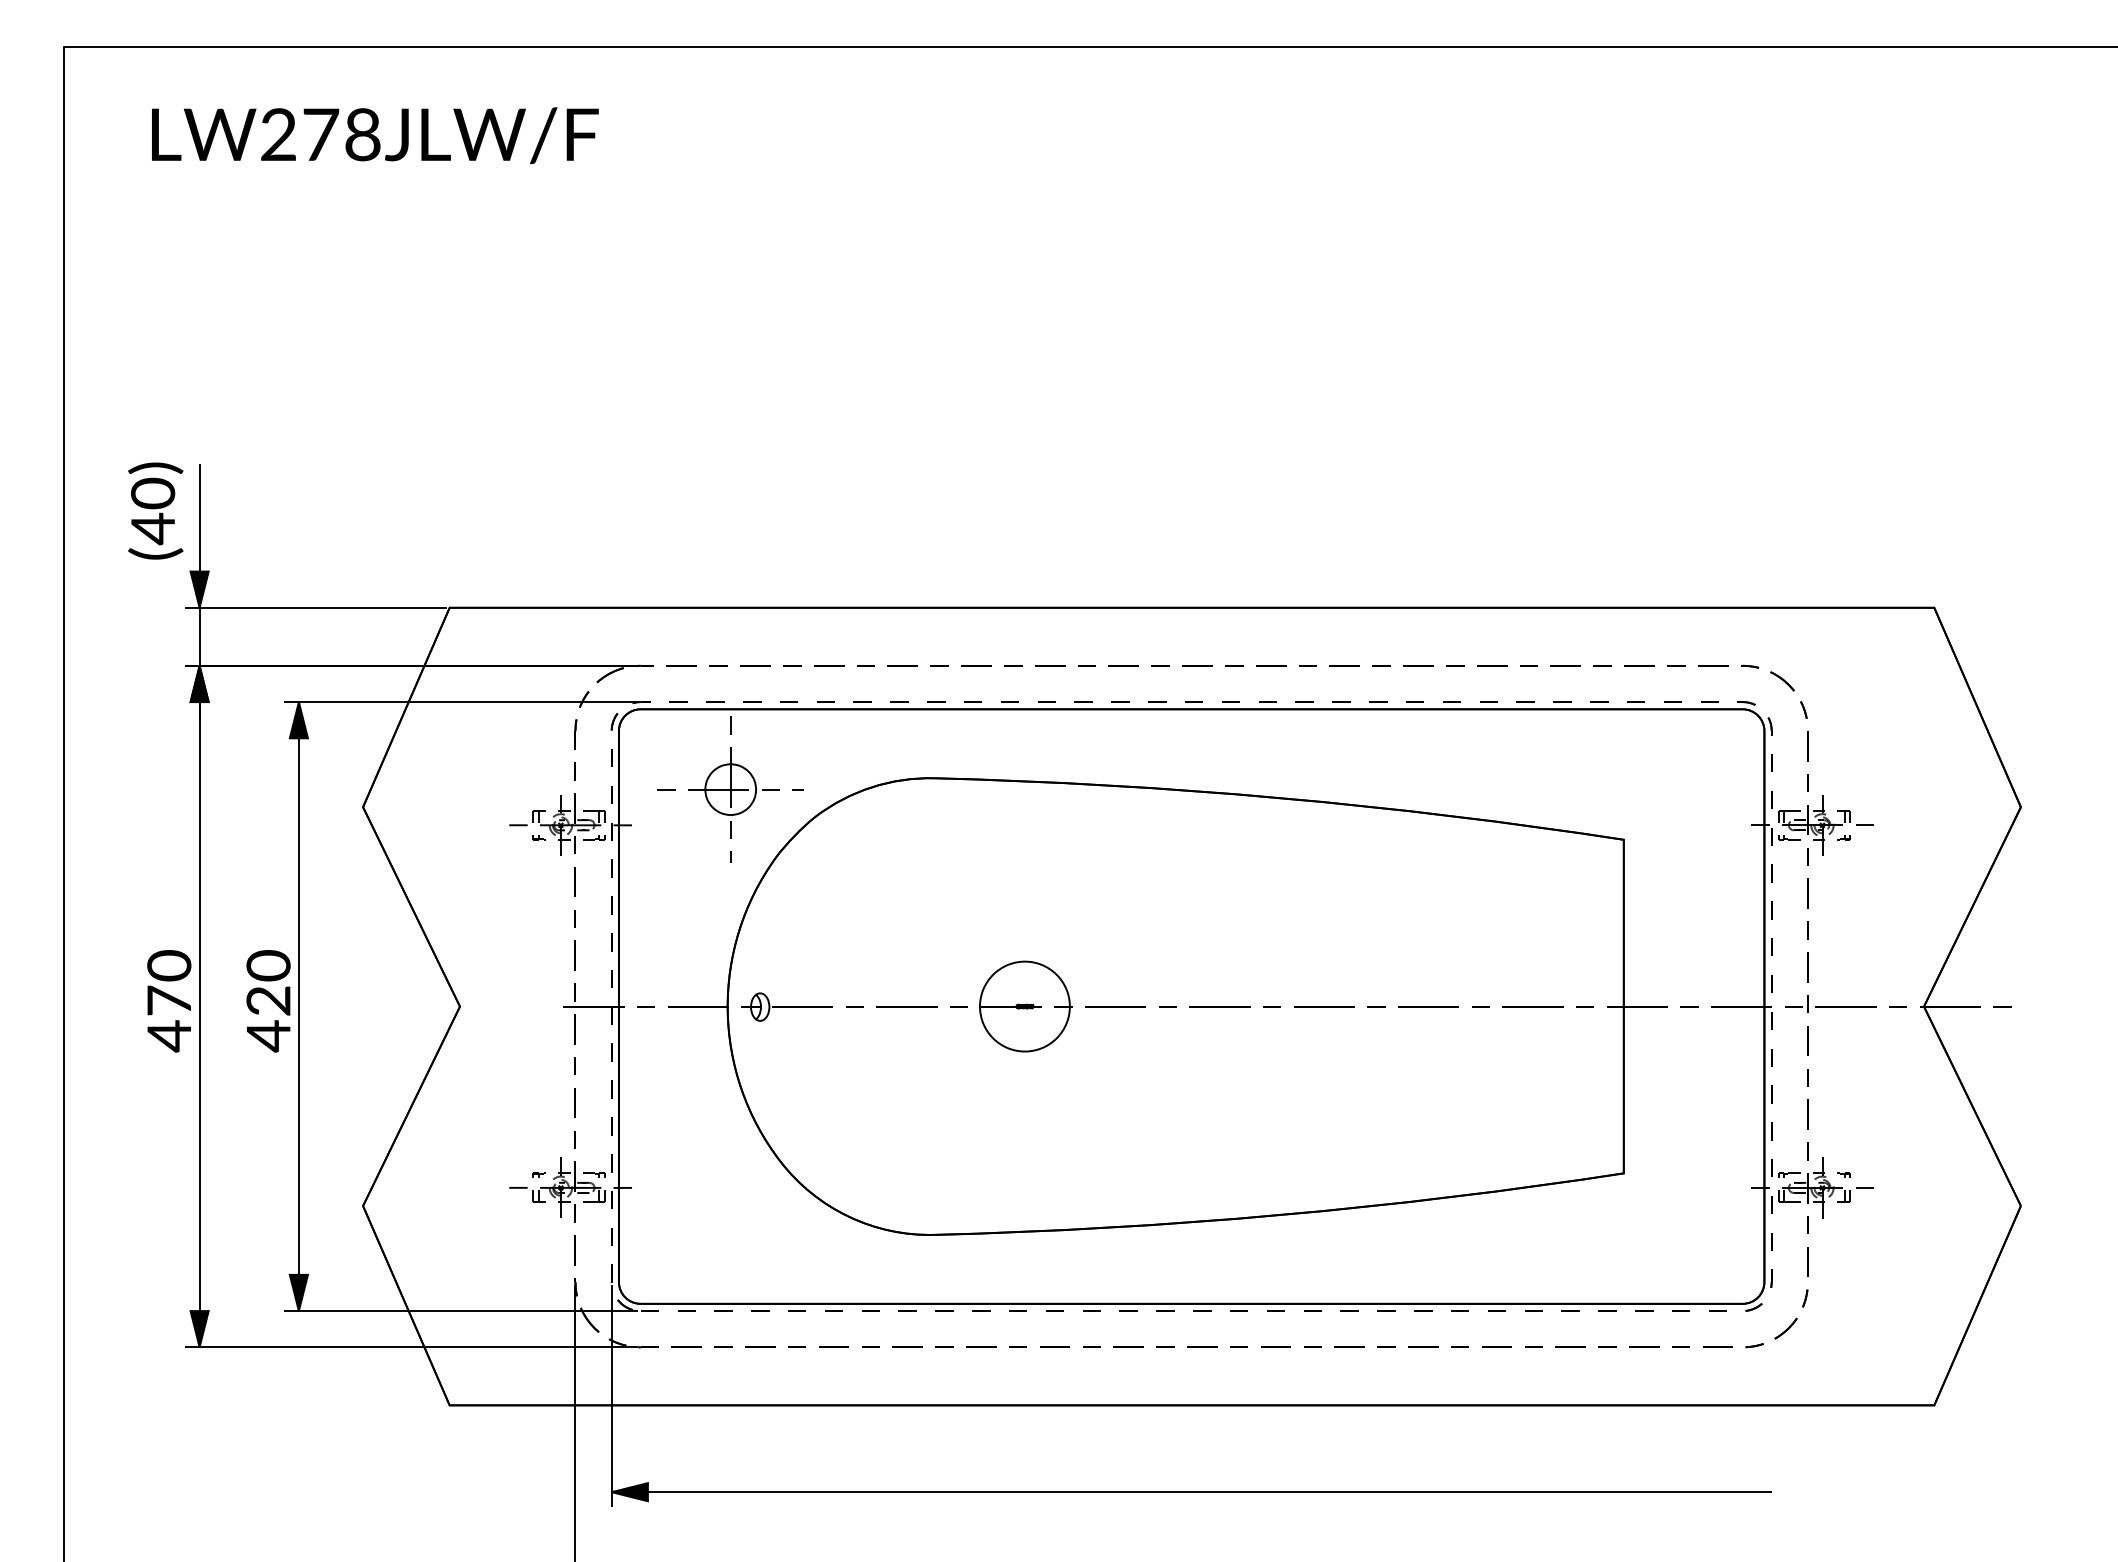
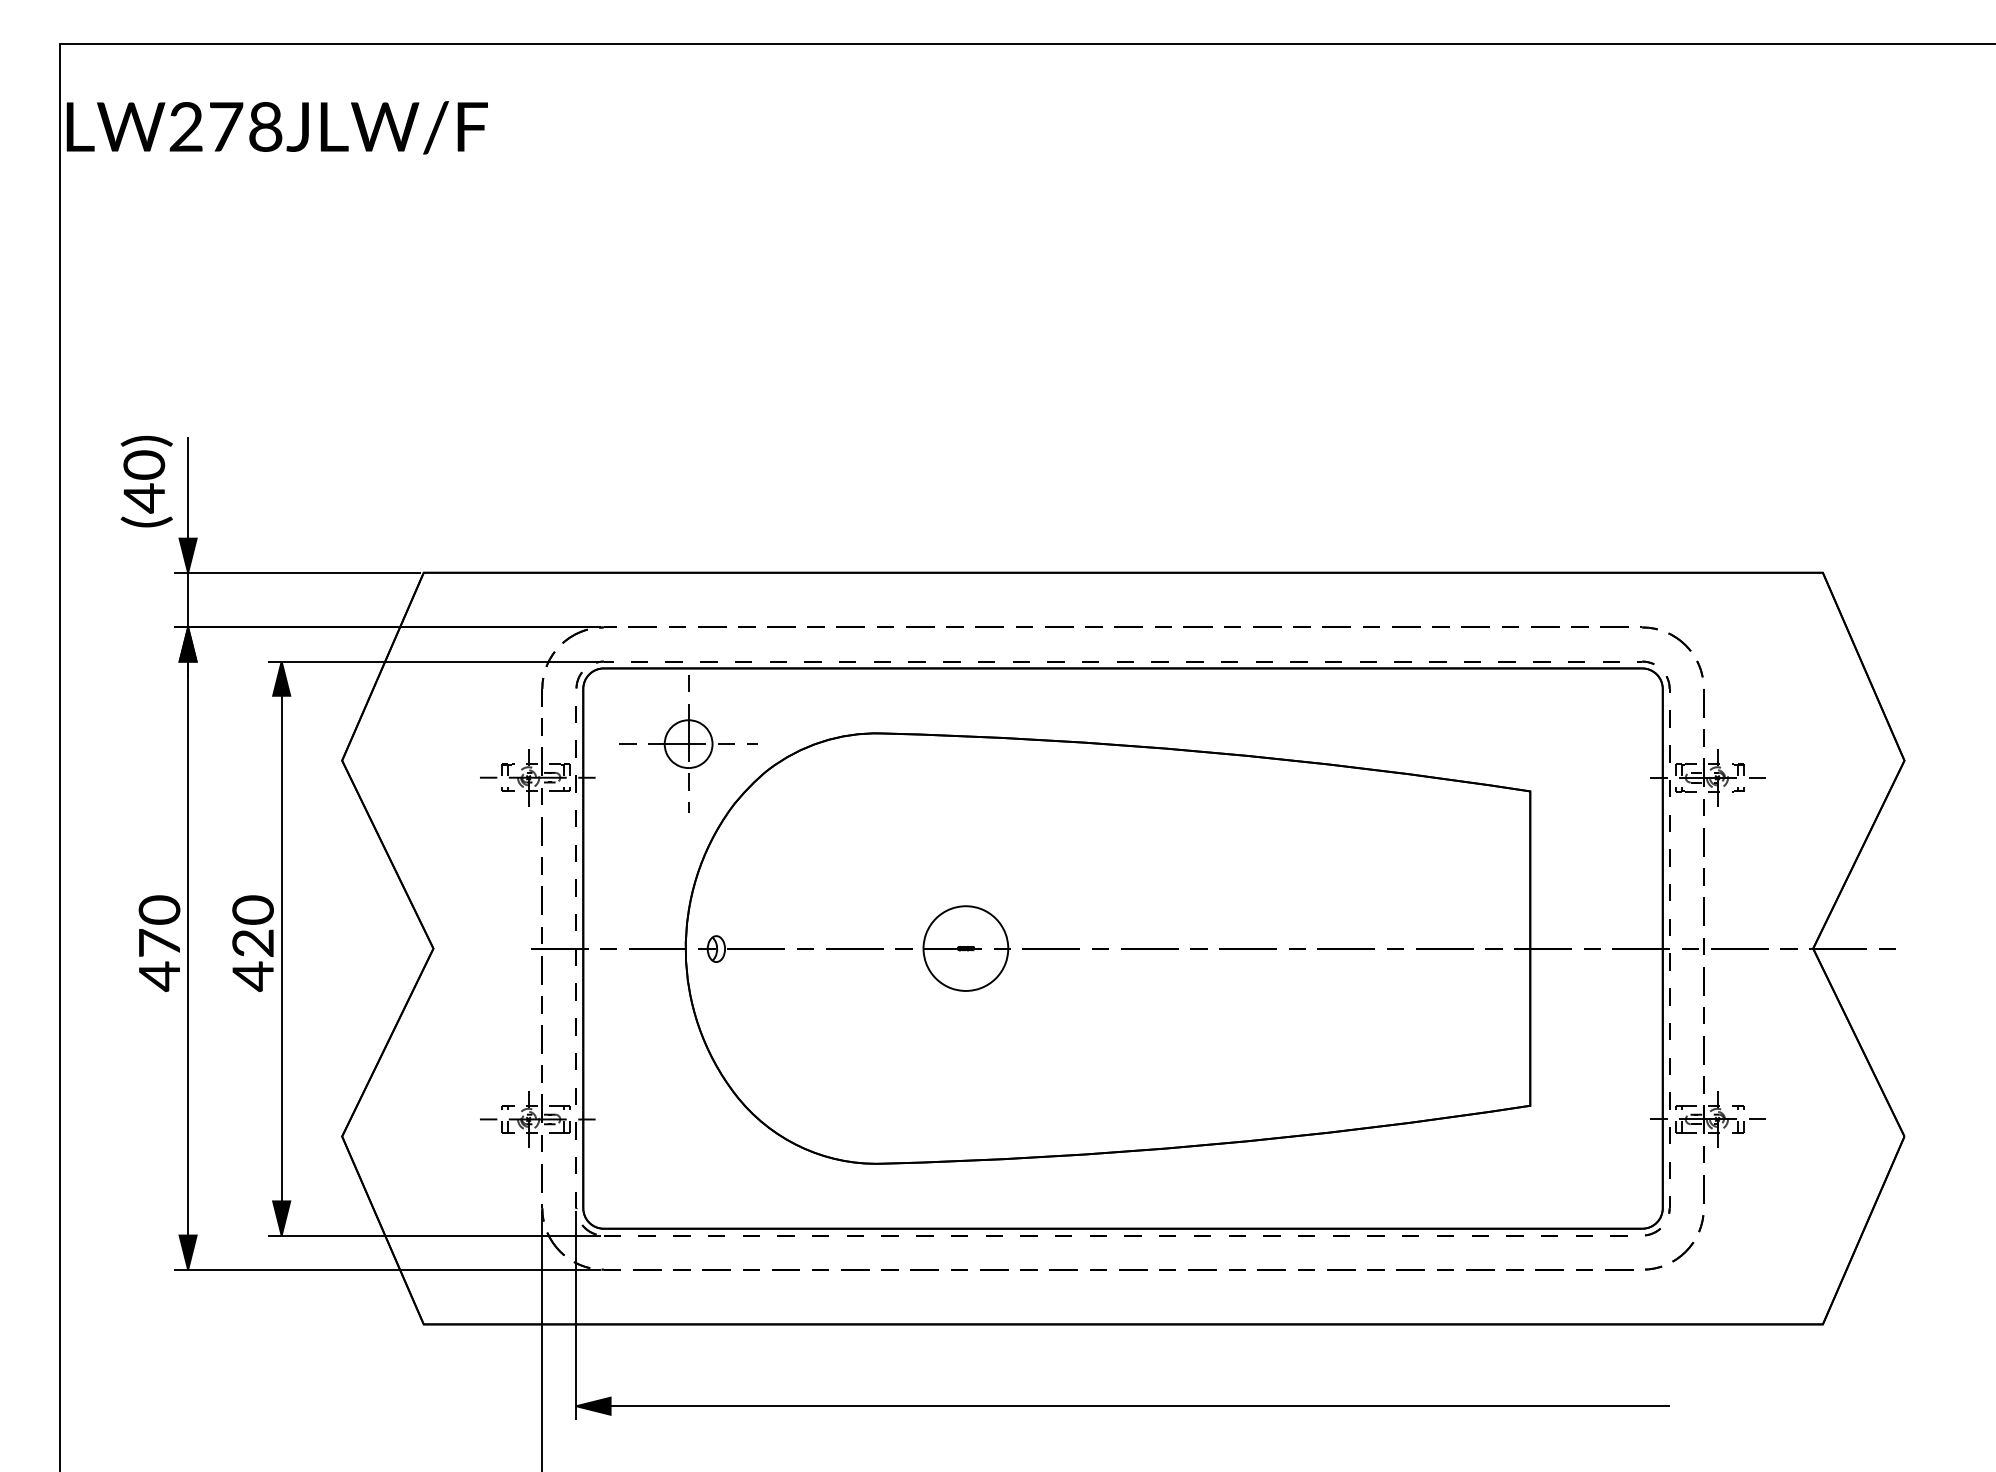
text: (375, 135) -> (277, 127), moved

